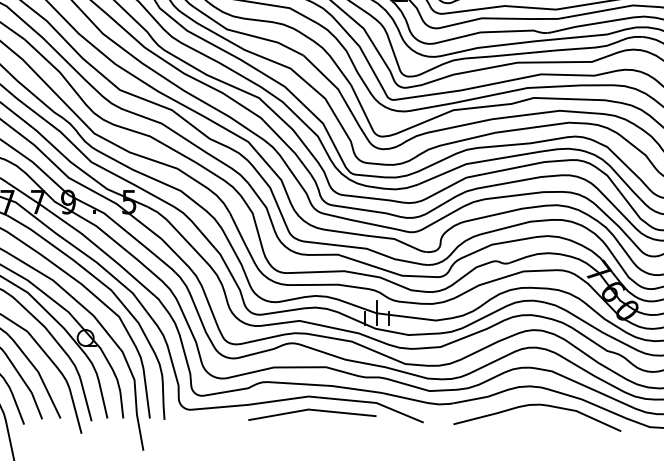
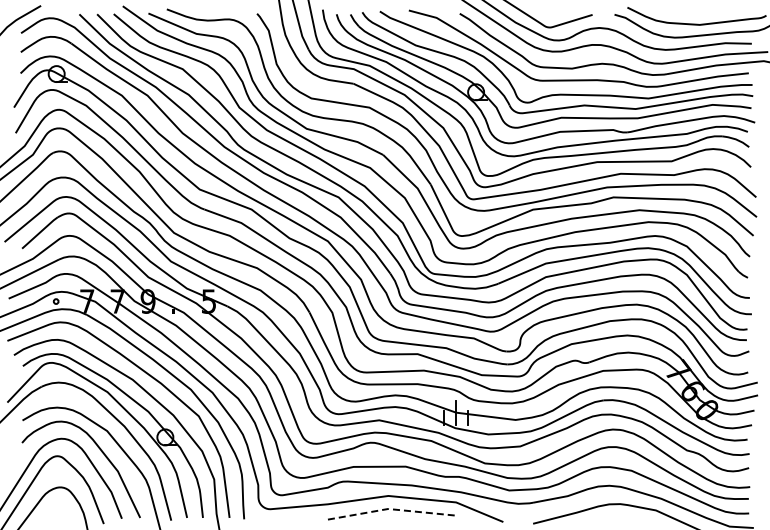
line: (311, 410) -> (391, 509), solid -> dashed

